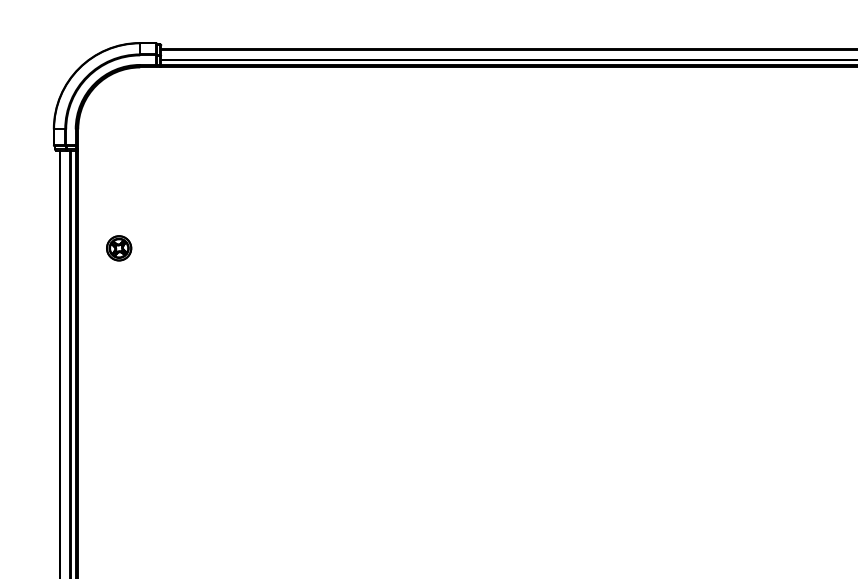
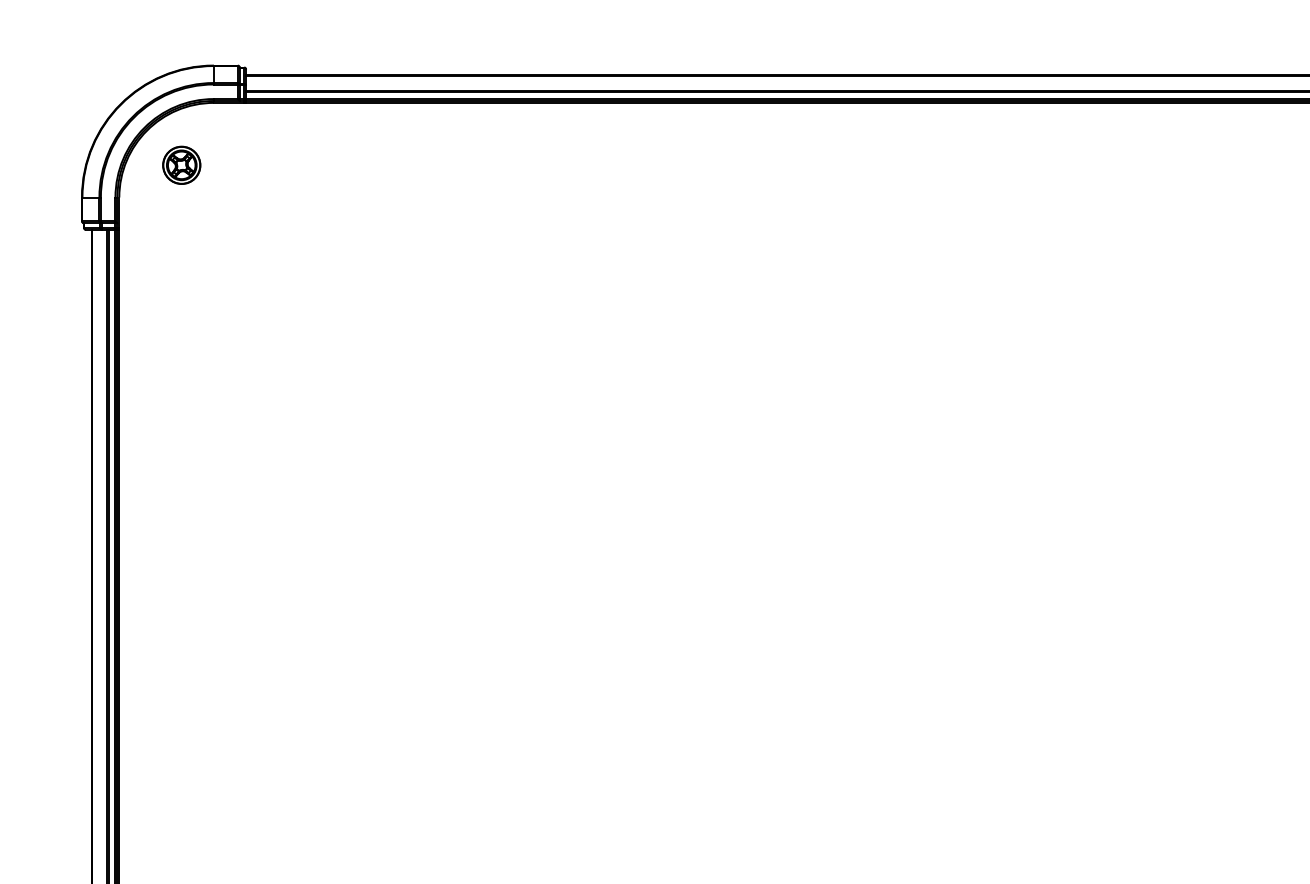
part: (119, 248) -> (182, 165), moved

